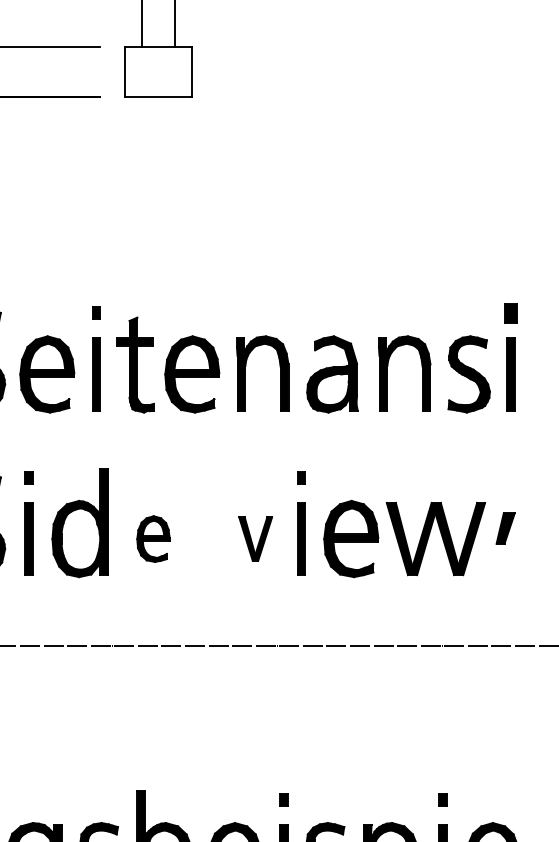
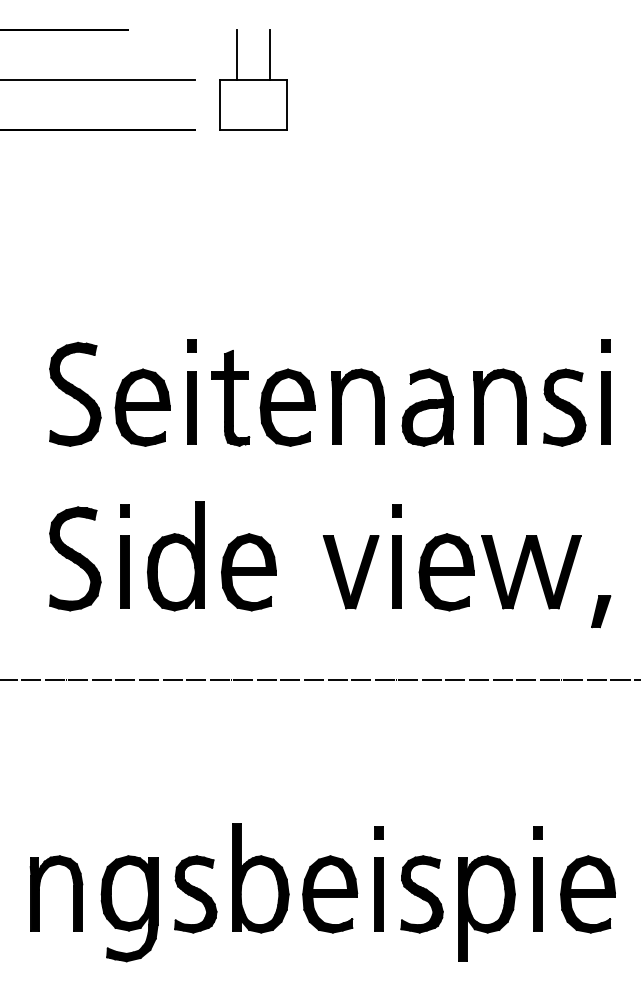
part: (510, 312) -> (605, 345), size x0.62
part: (506, 528) -> (601, 611), moved
part: (153, 539) -> (248, 572), size x1.67
part: (255, 539) -> (350, 572), size x1.67

